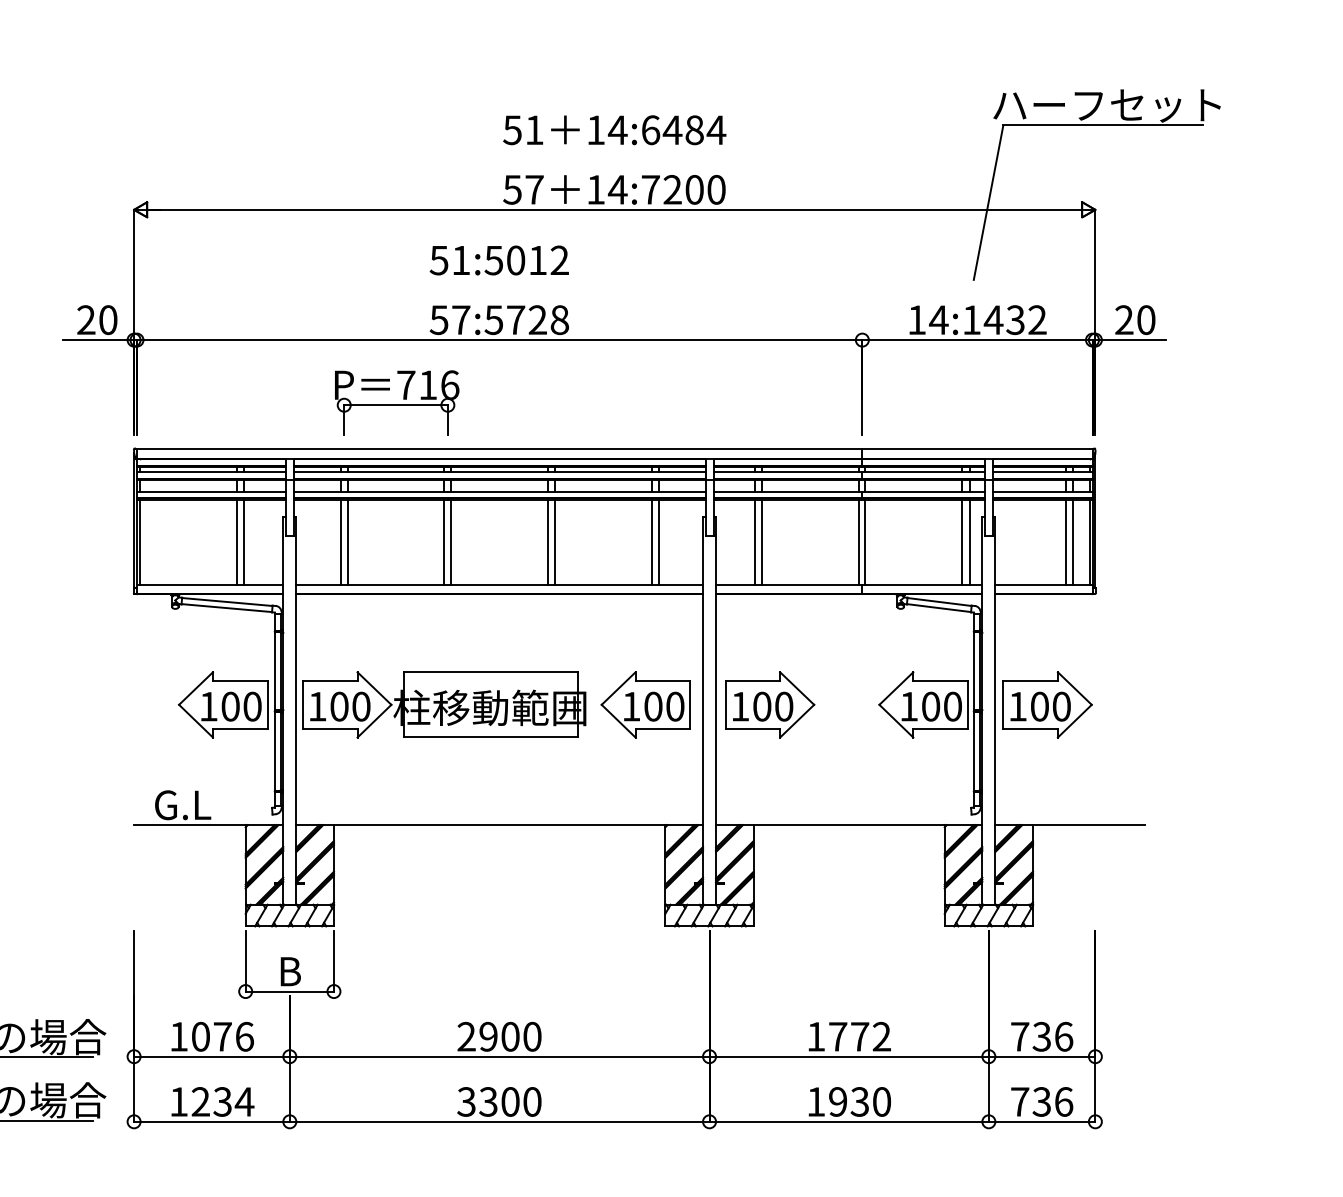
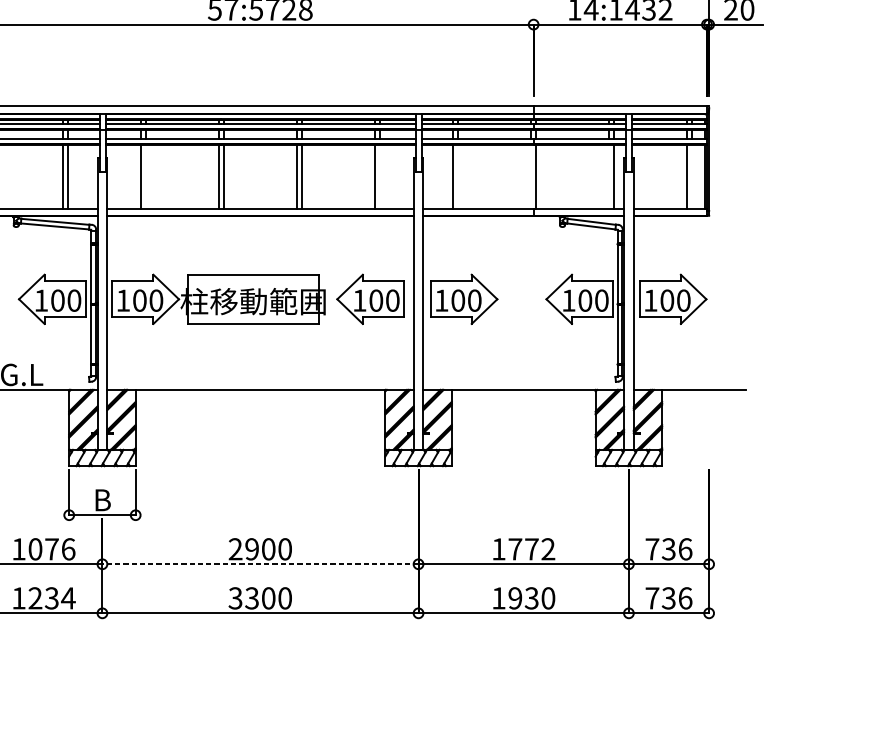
part: (397, 402) -> (183, 71), removed
line: (347, 541) -> (145, 176), removed
line: (658, 541) -> (380, 176), removed
line: (762, 541) -> (458, 176), removed
line: (859, 541) -> (531, 176), removed
line: (962, 541) -> (609, 176), removed
line: (1073, 541) -> (692, 176), removed
line: (499, 1056) -> (260, 564), solid -> dashed

